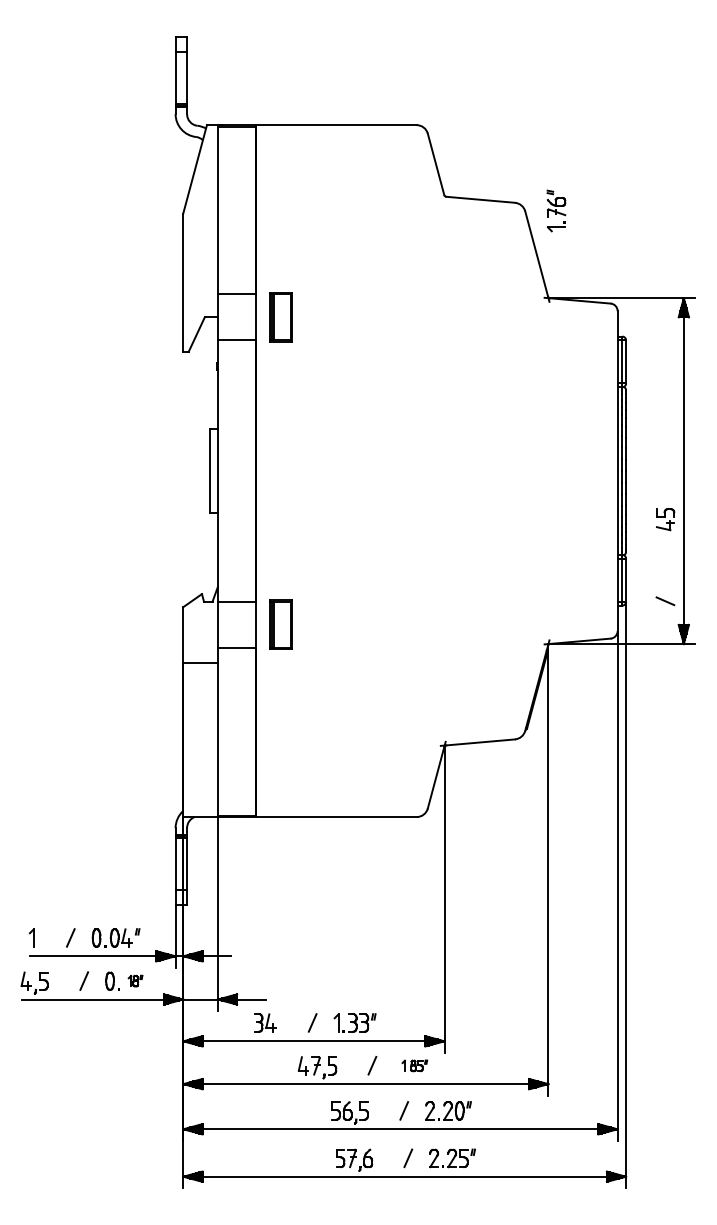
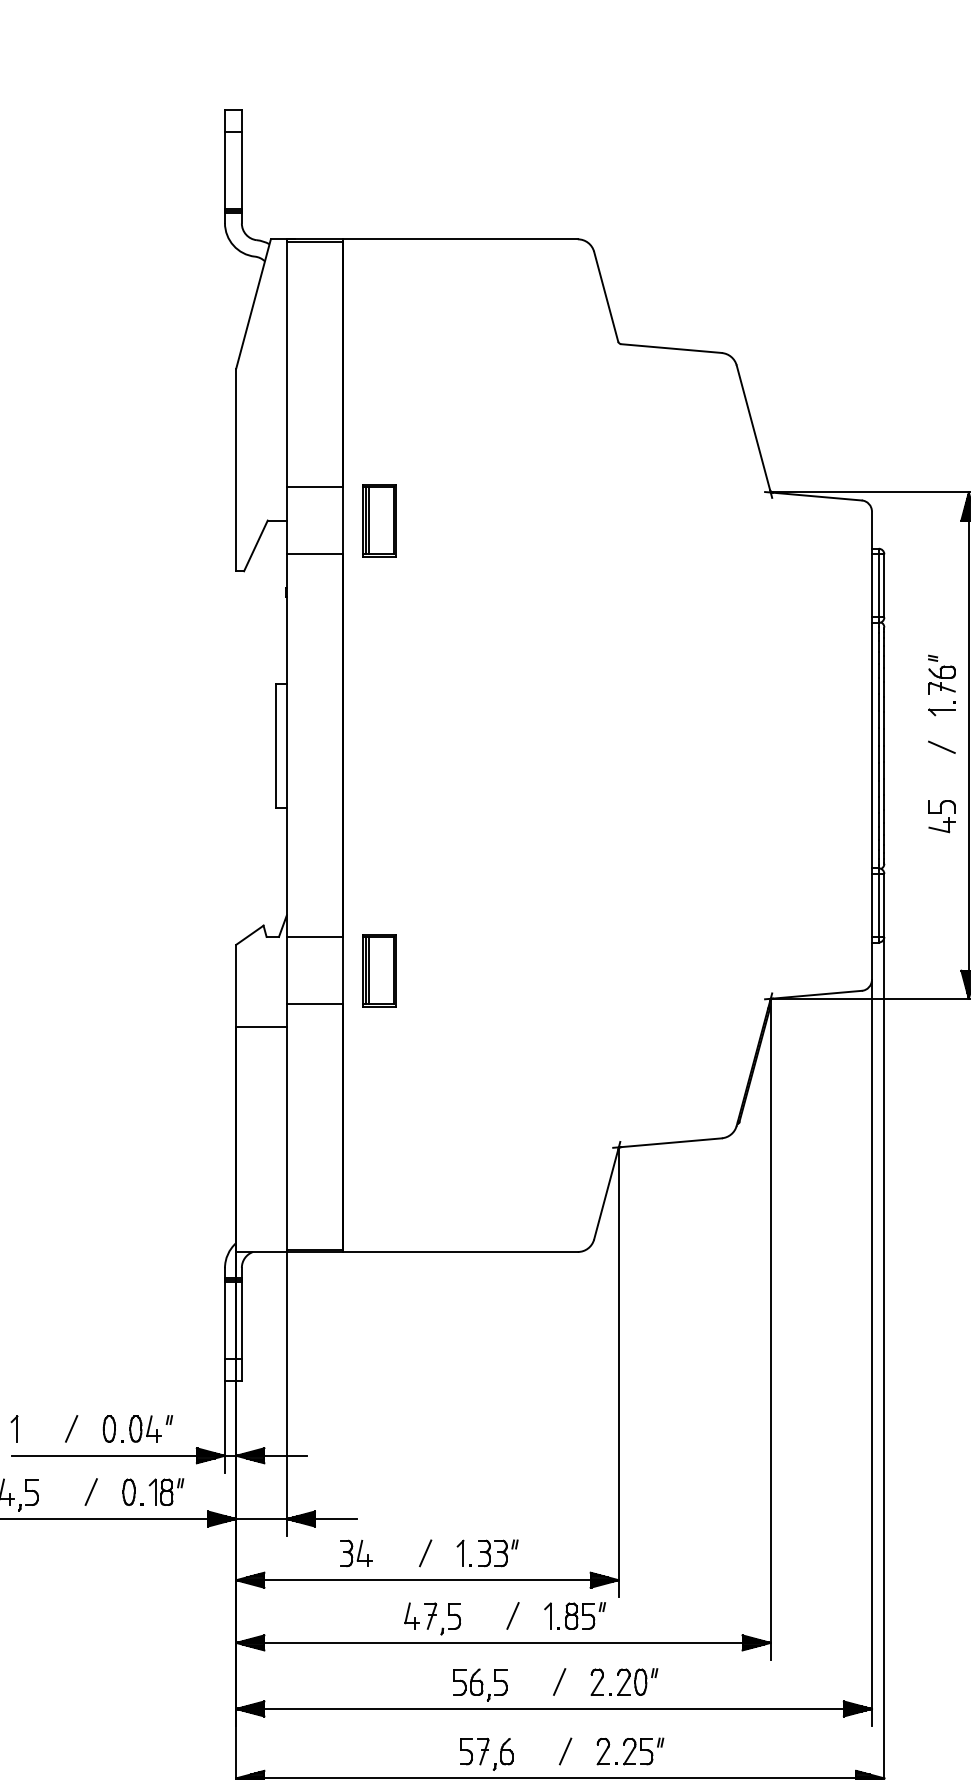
part: (556, 210) -> (941, 684), moved
line: (665, 601) -> (941, 747), moved
part: (135, 980) -> (166, 1491), size x1.67
part: (414, 1065) -> (574, 1615), size x1.67

